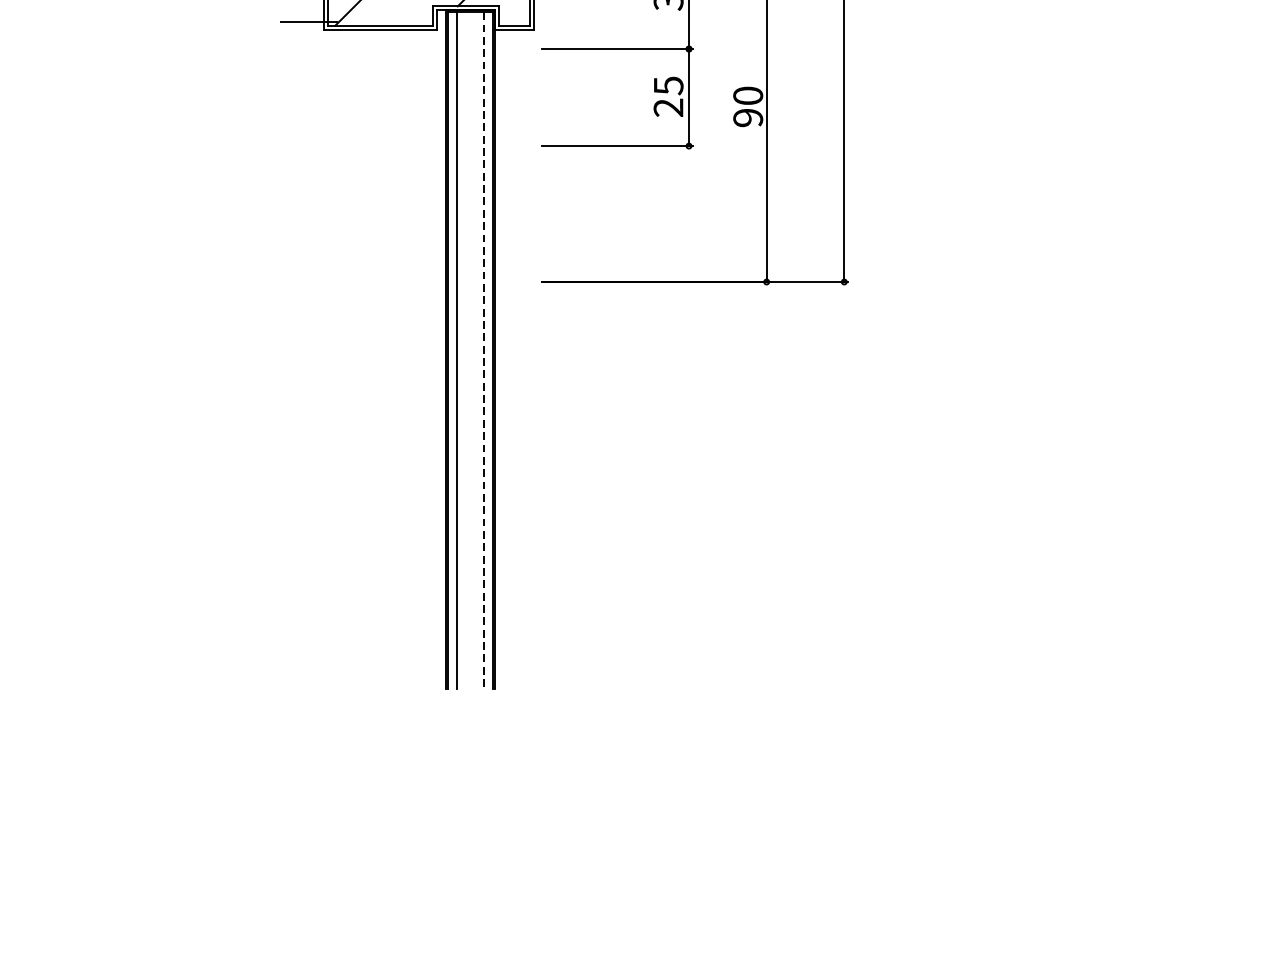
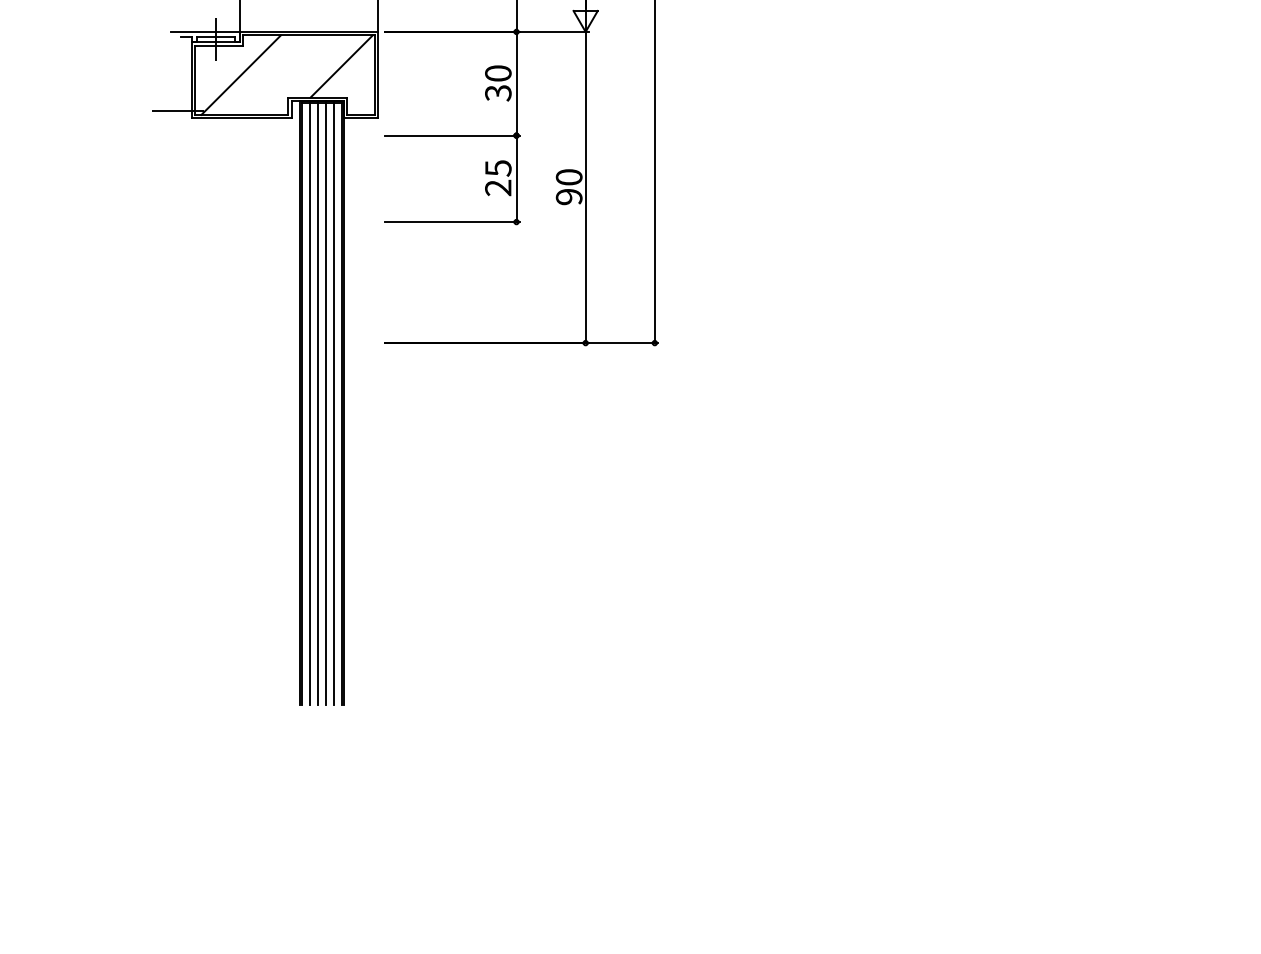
line: (466, 349) -> (318, 403), added
line: (475, 349) -> (326, 403), added
line: (483, 350) -> (333, 404), dashed -> solid

